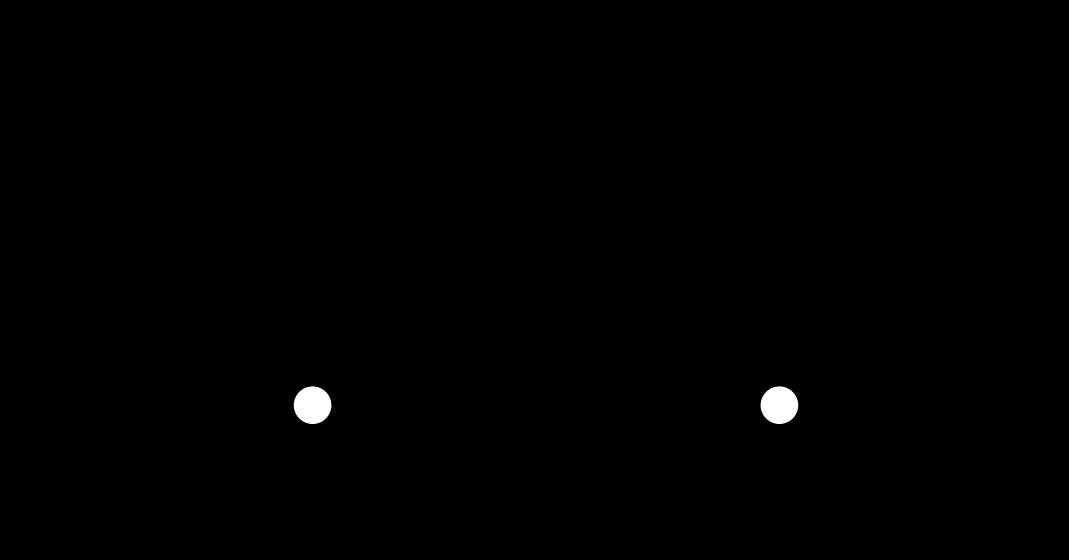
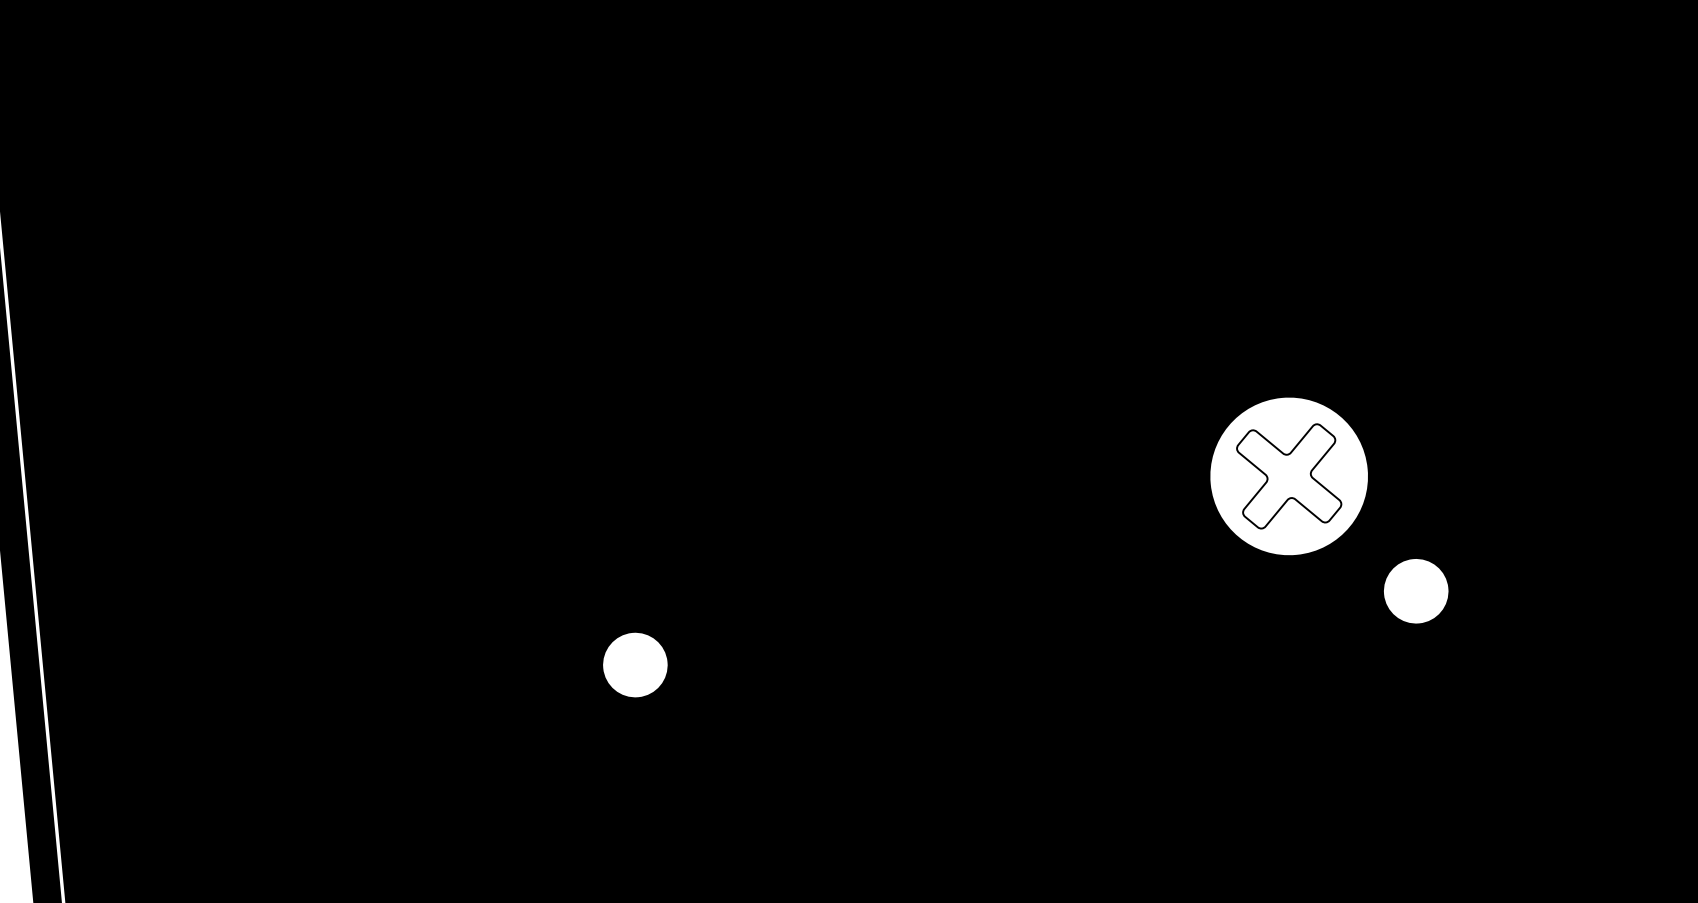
fill: (710, 329) -> (1288, 475), removed

